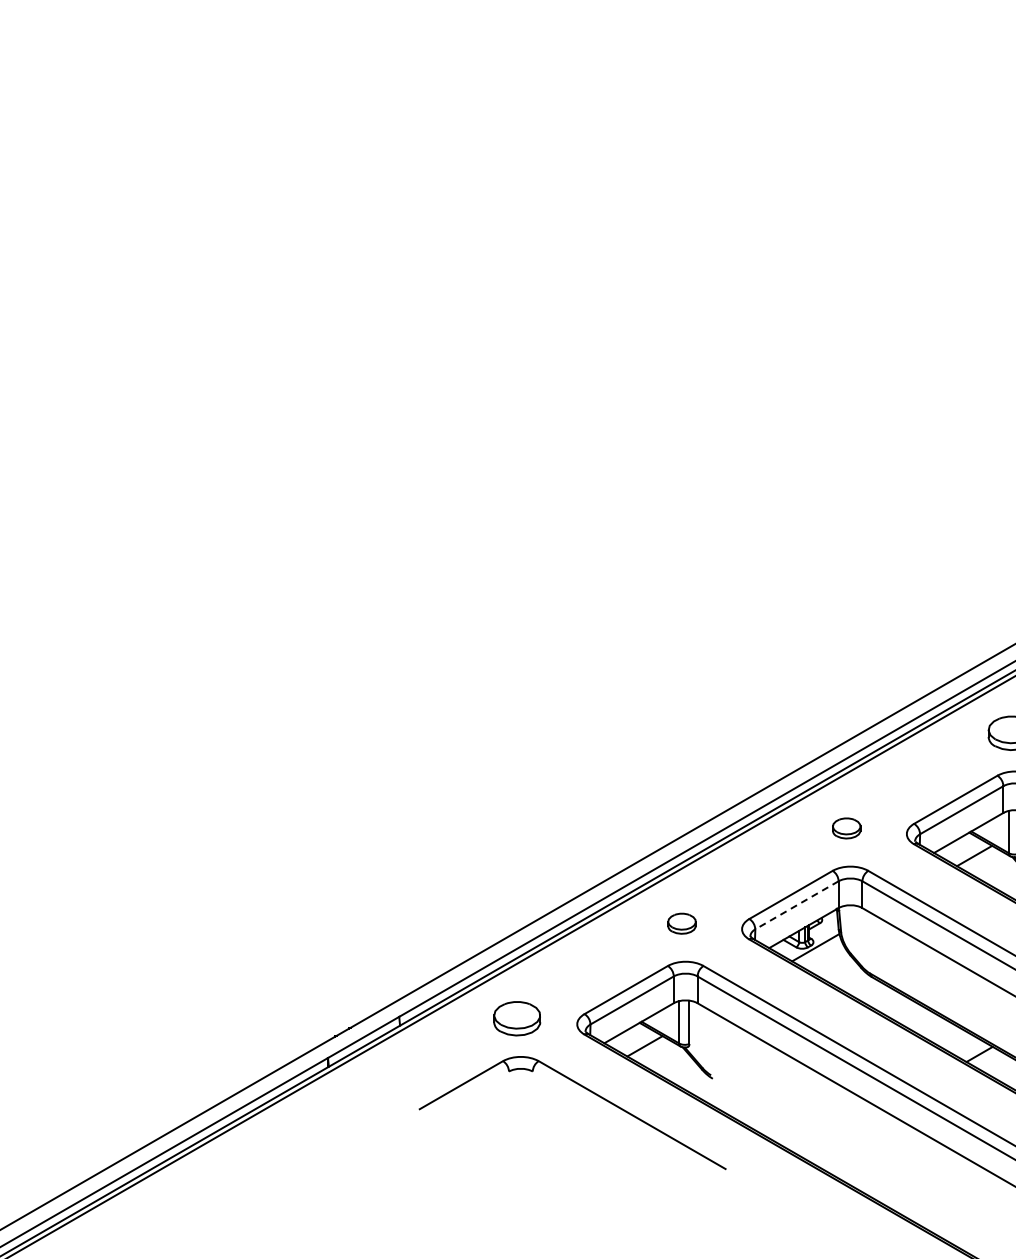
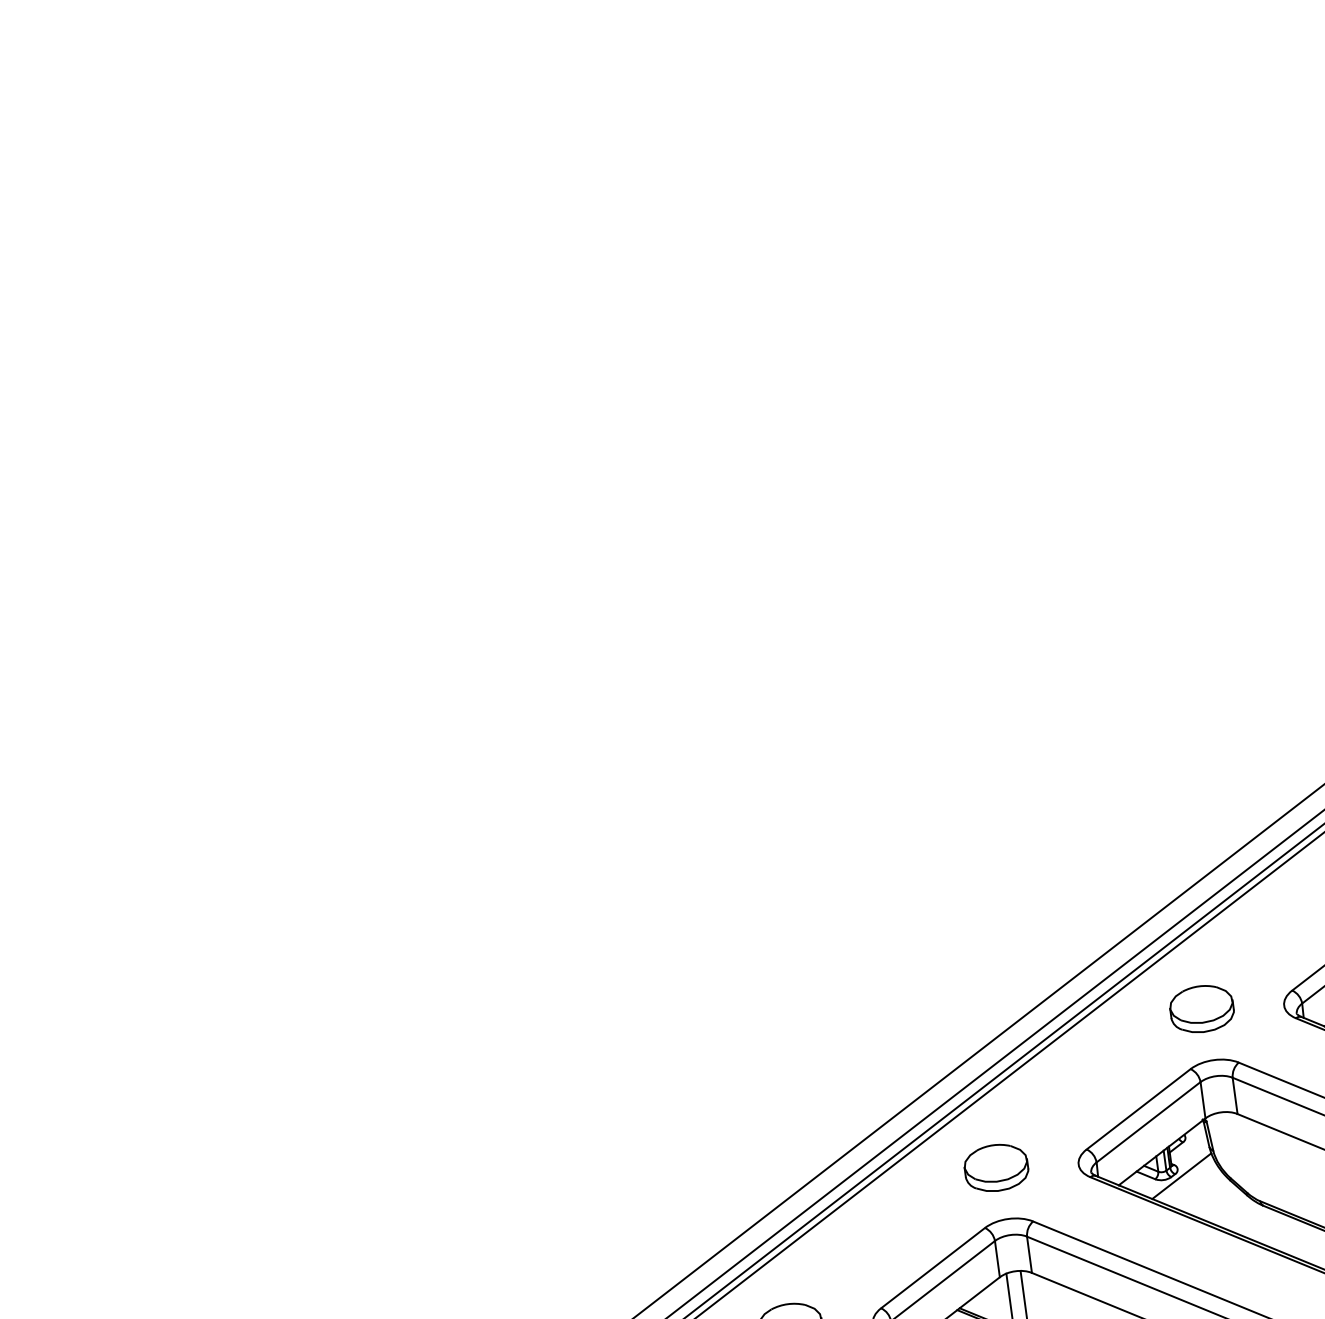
part: (846, 828) -> (1201, 1009), size x1.67
line: (796, 905) -> (1147, 1122), dashed -> solid
part: (681, 923) -> (995, 1167), size x1.67

